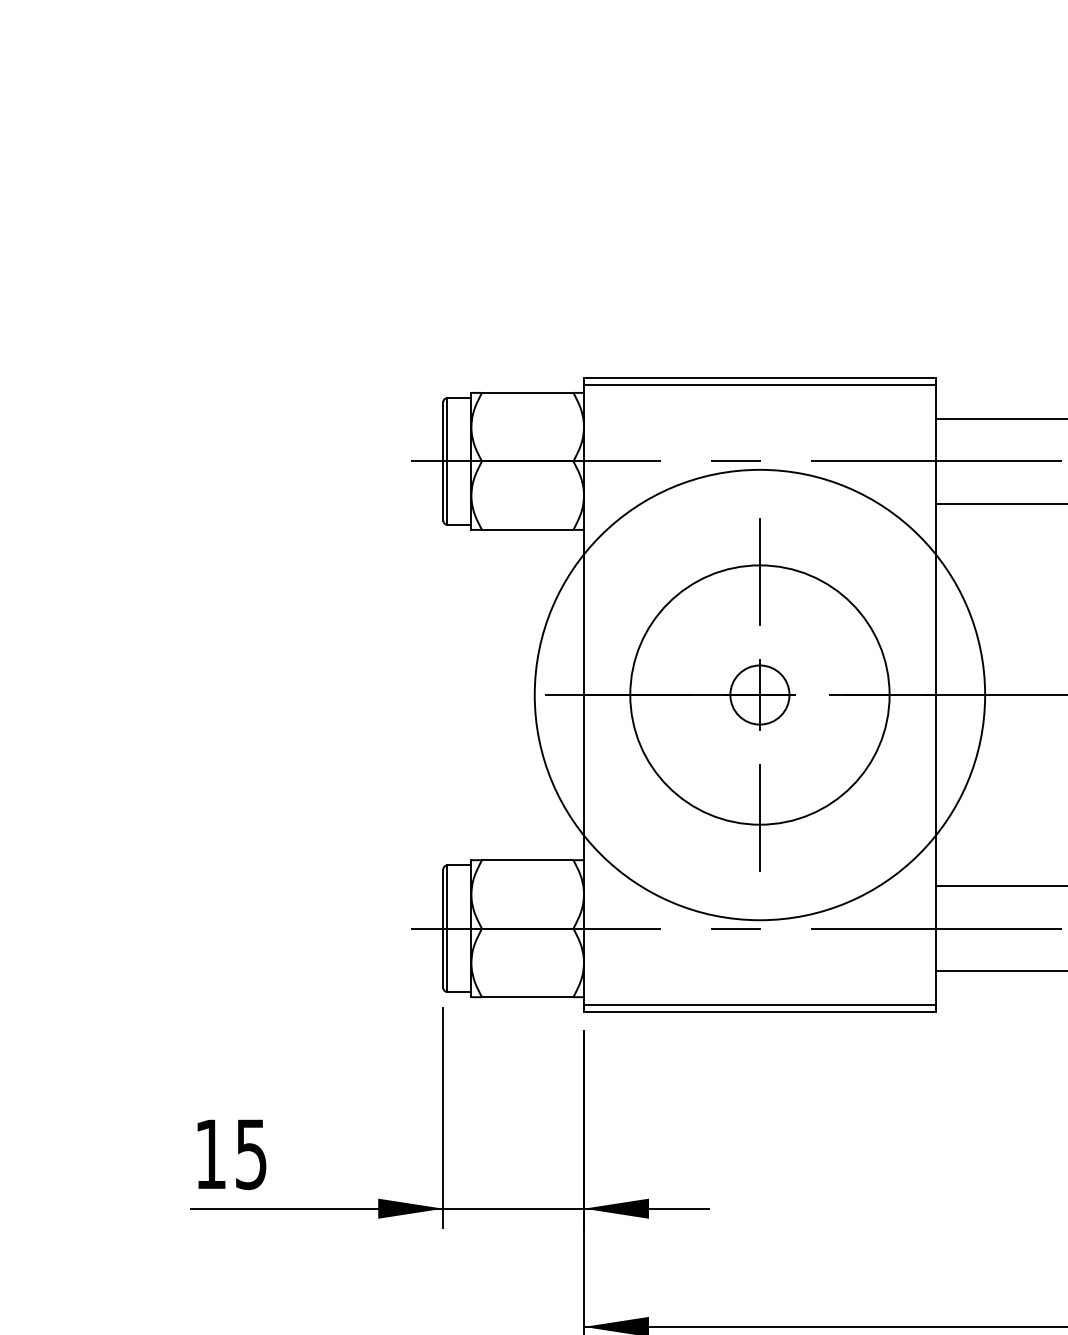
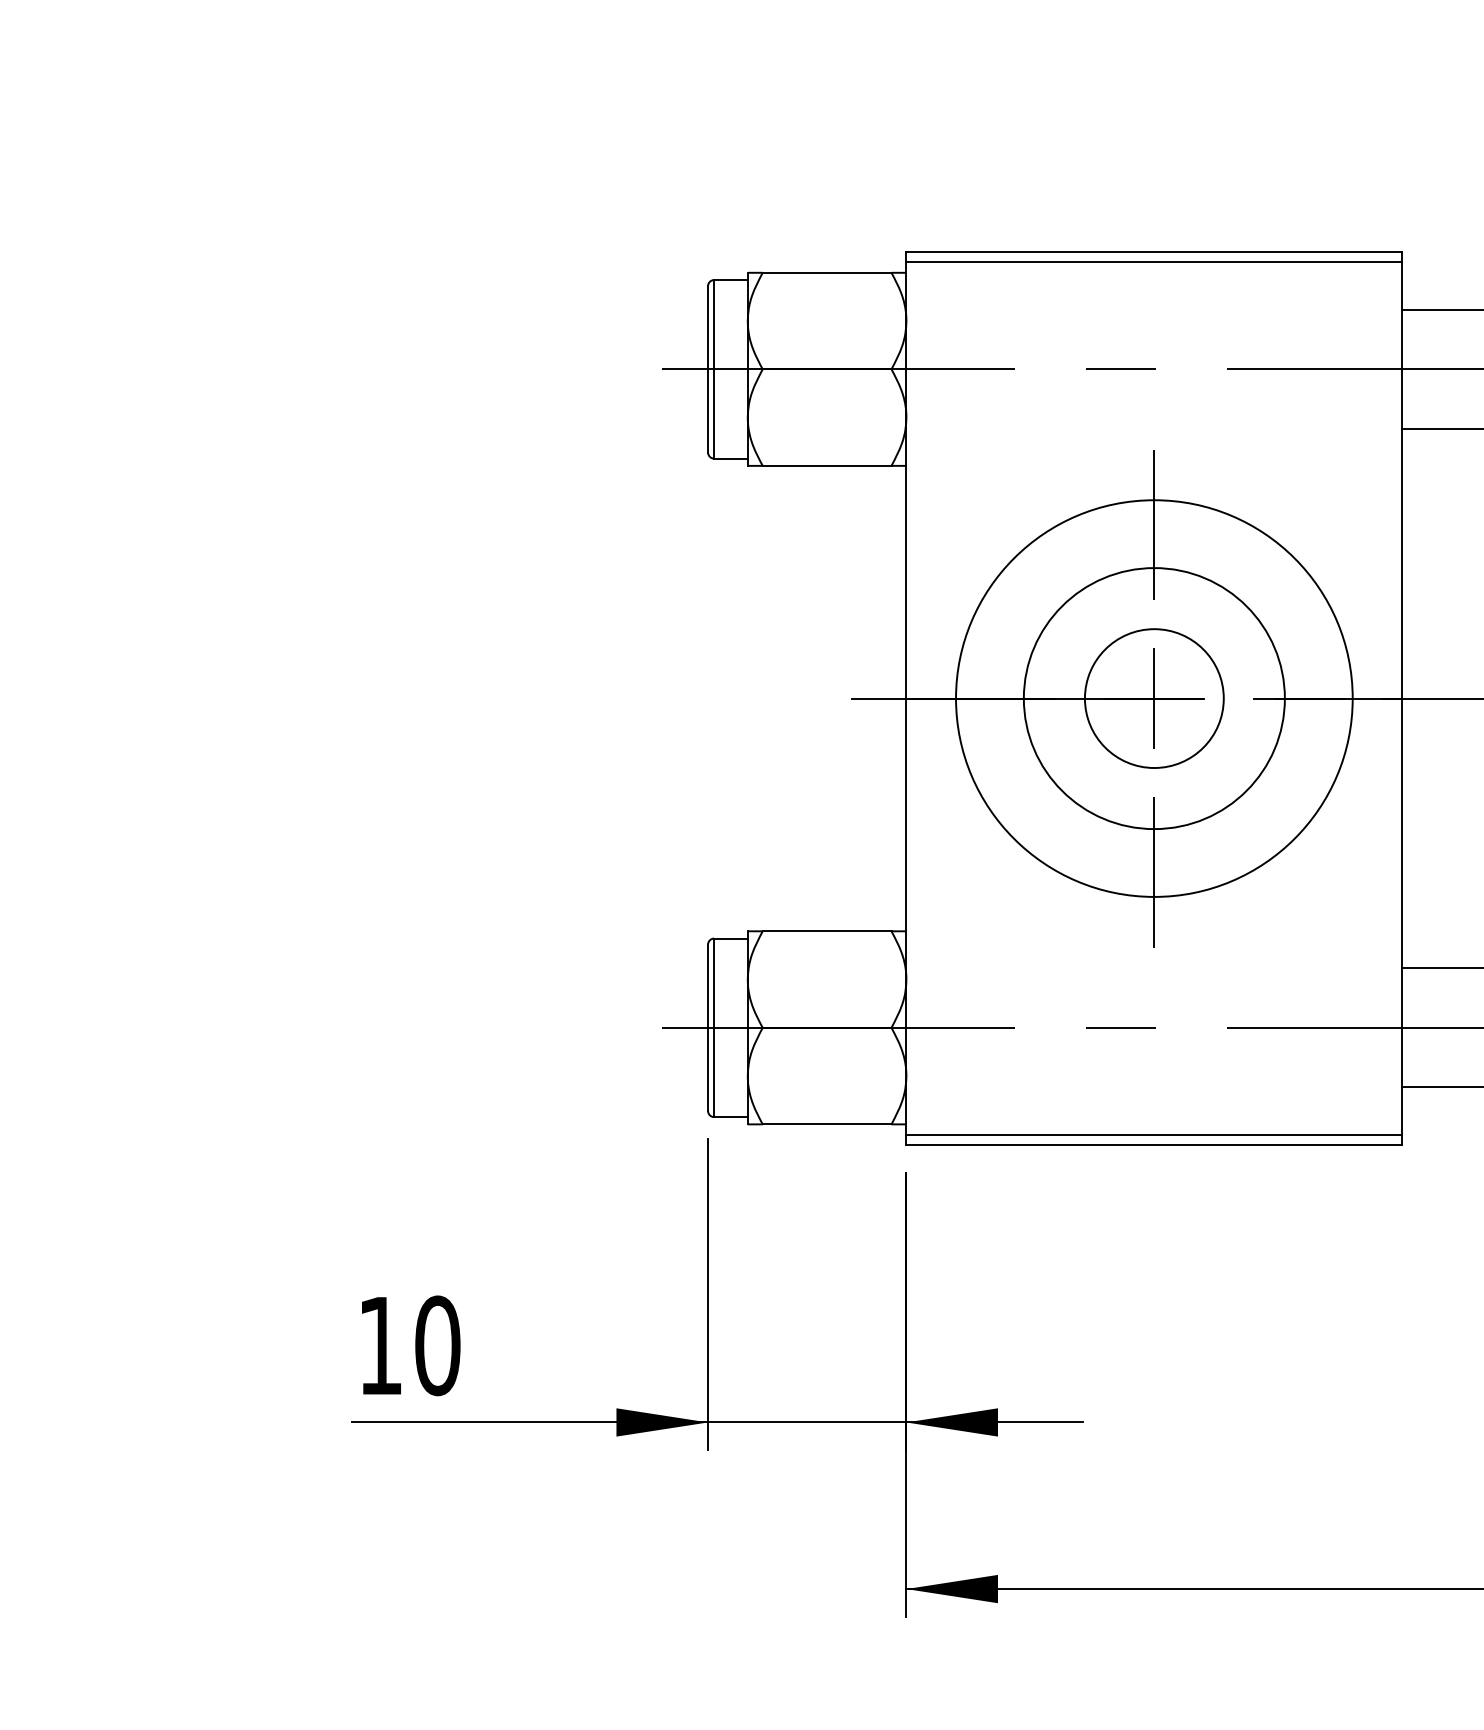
circle: (759, 694) -> (1153, 697), size x0.62
circle: (759, 694) -> (1153, 697), size x0.71
circle: (759, 694) -> (1153, 697), size x1.67
text: (251, 1154) -> (437, 1346), 15 -> 10

